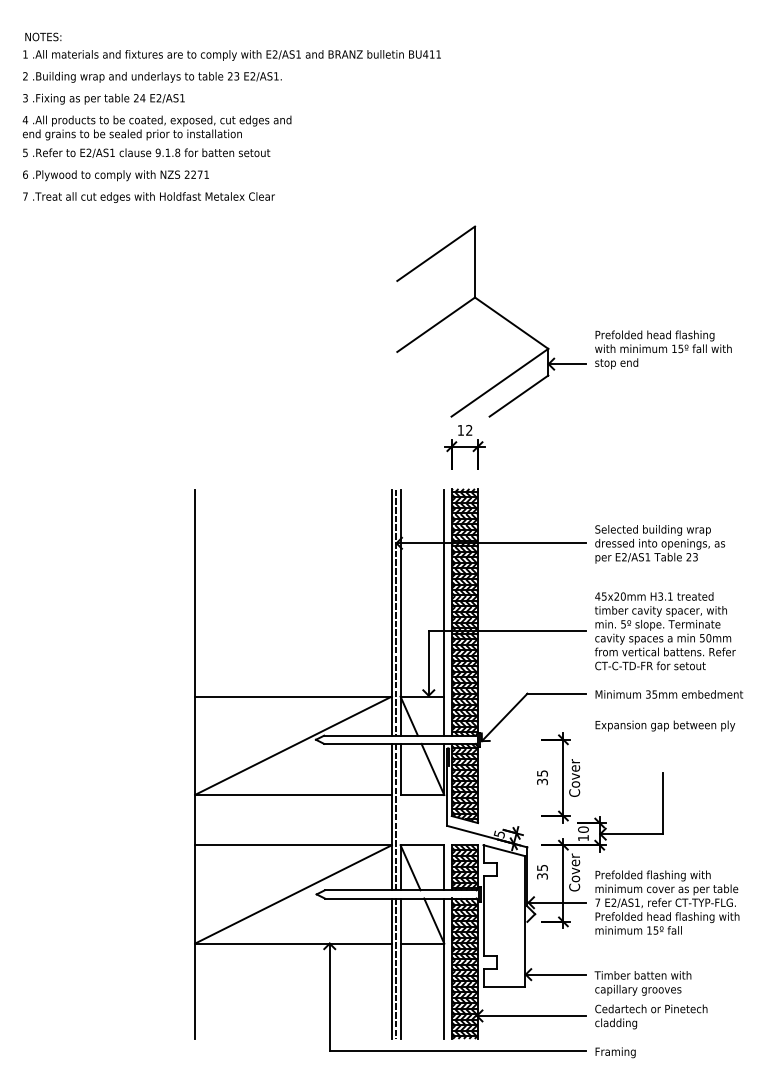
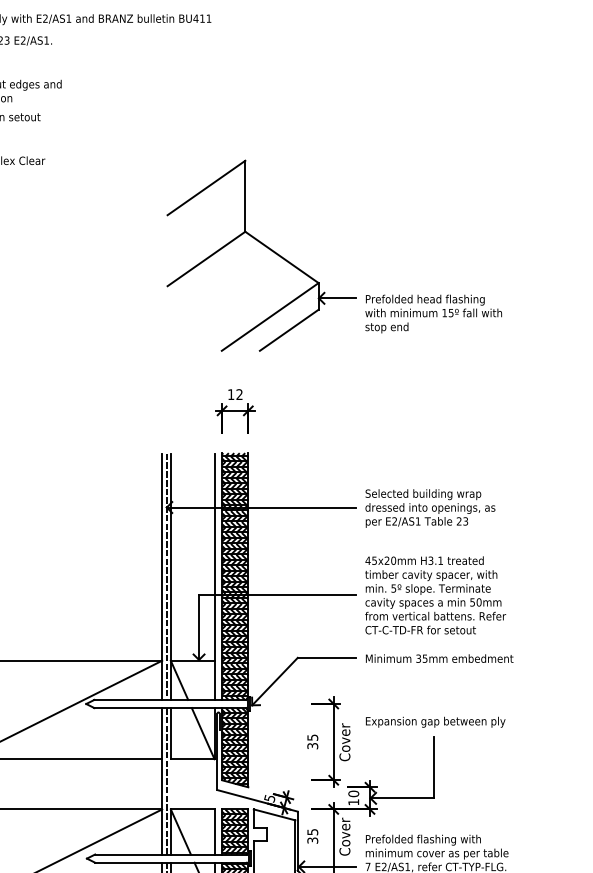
part: (497, 314) -> (267, 248), moved
text: (665, 725) -> (435, 721), moved

